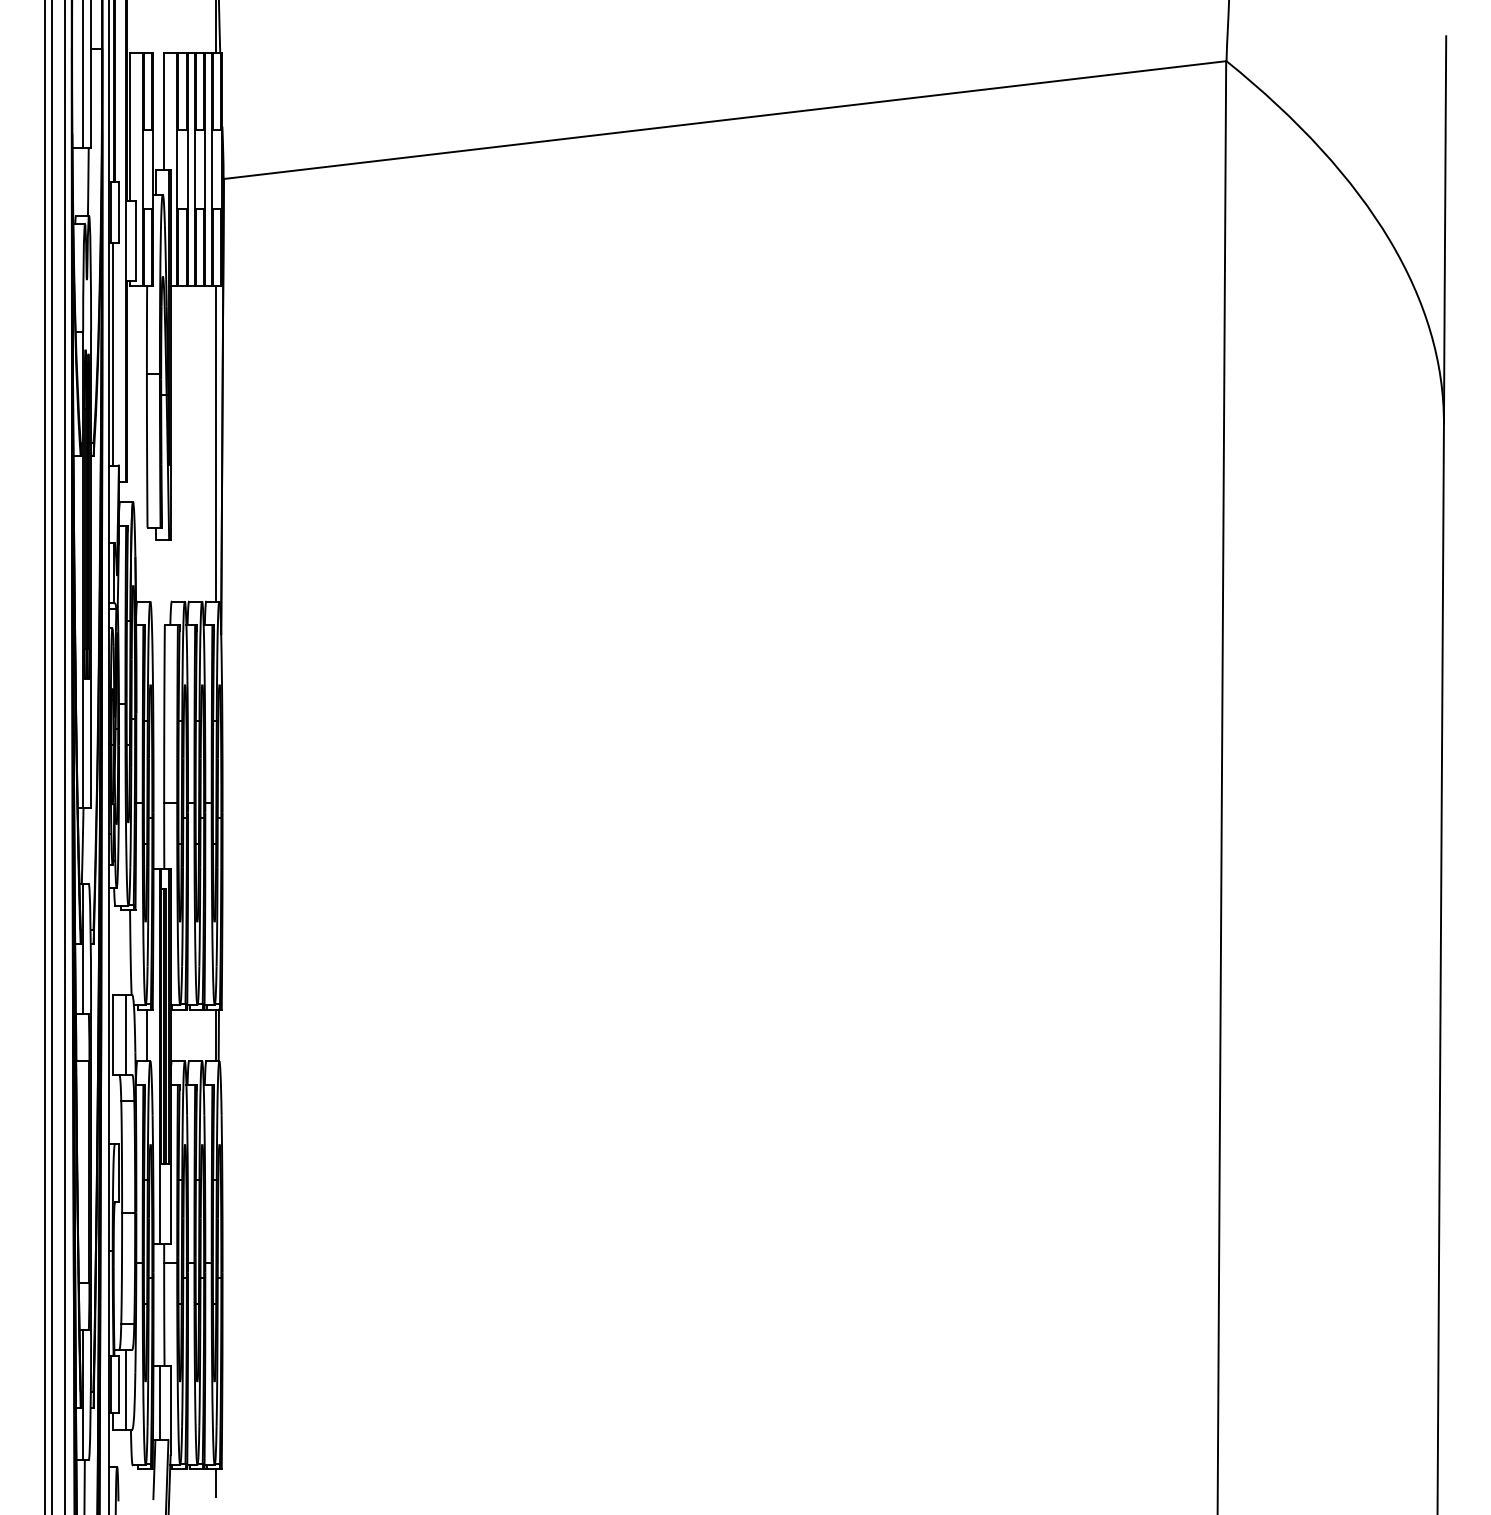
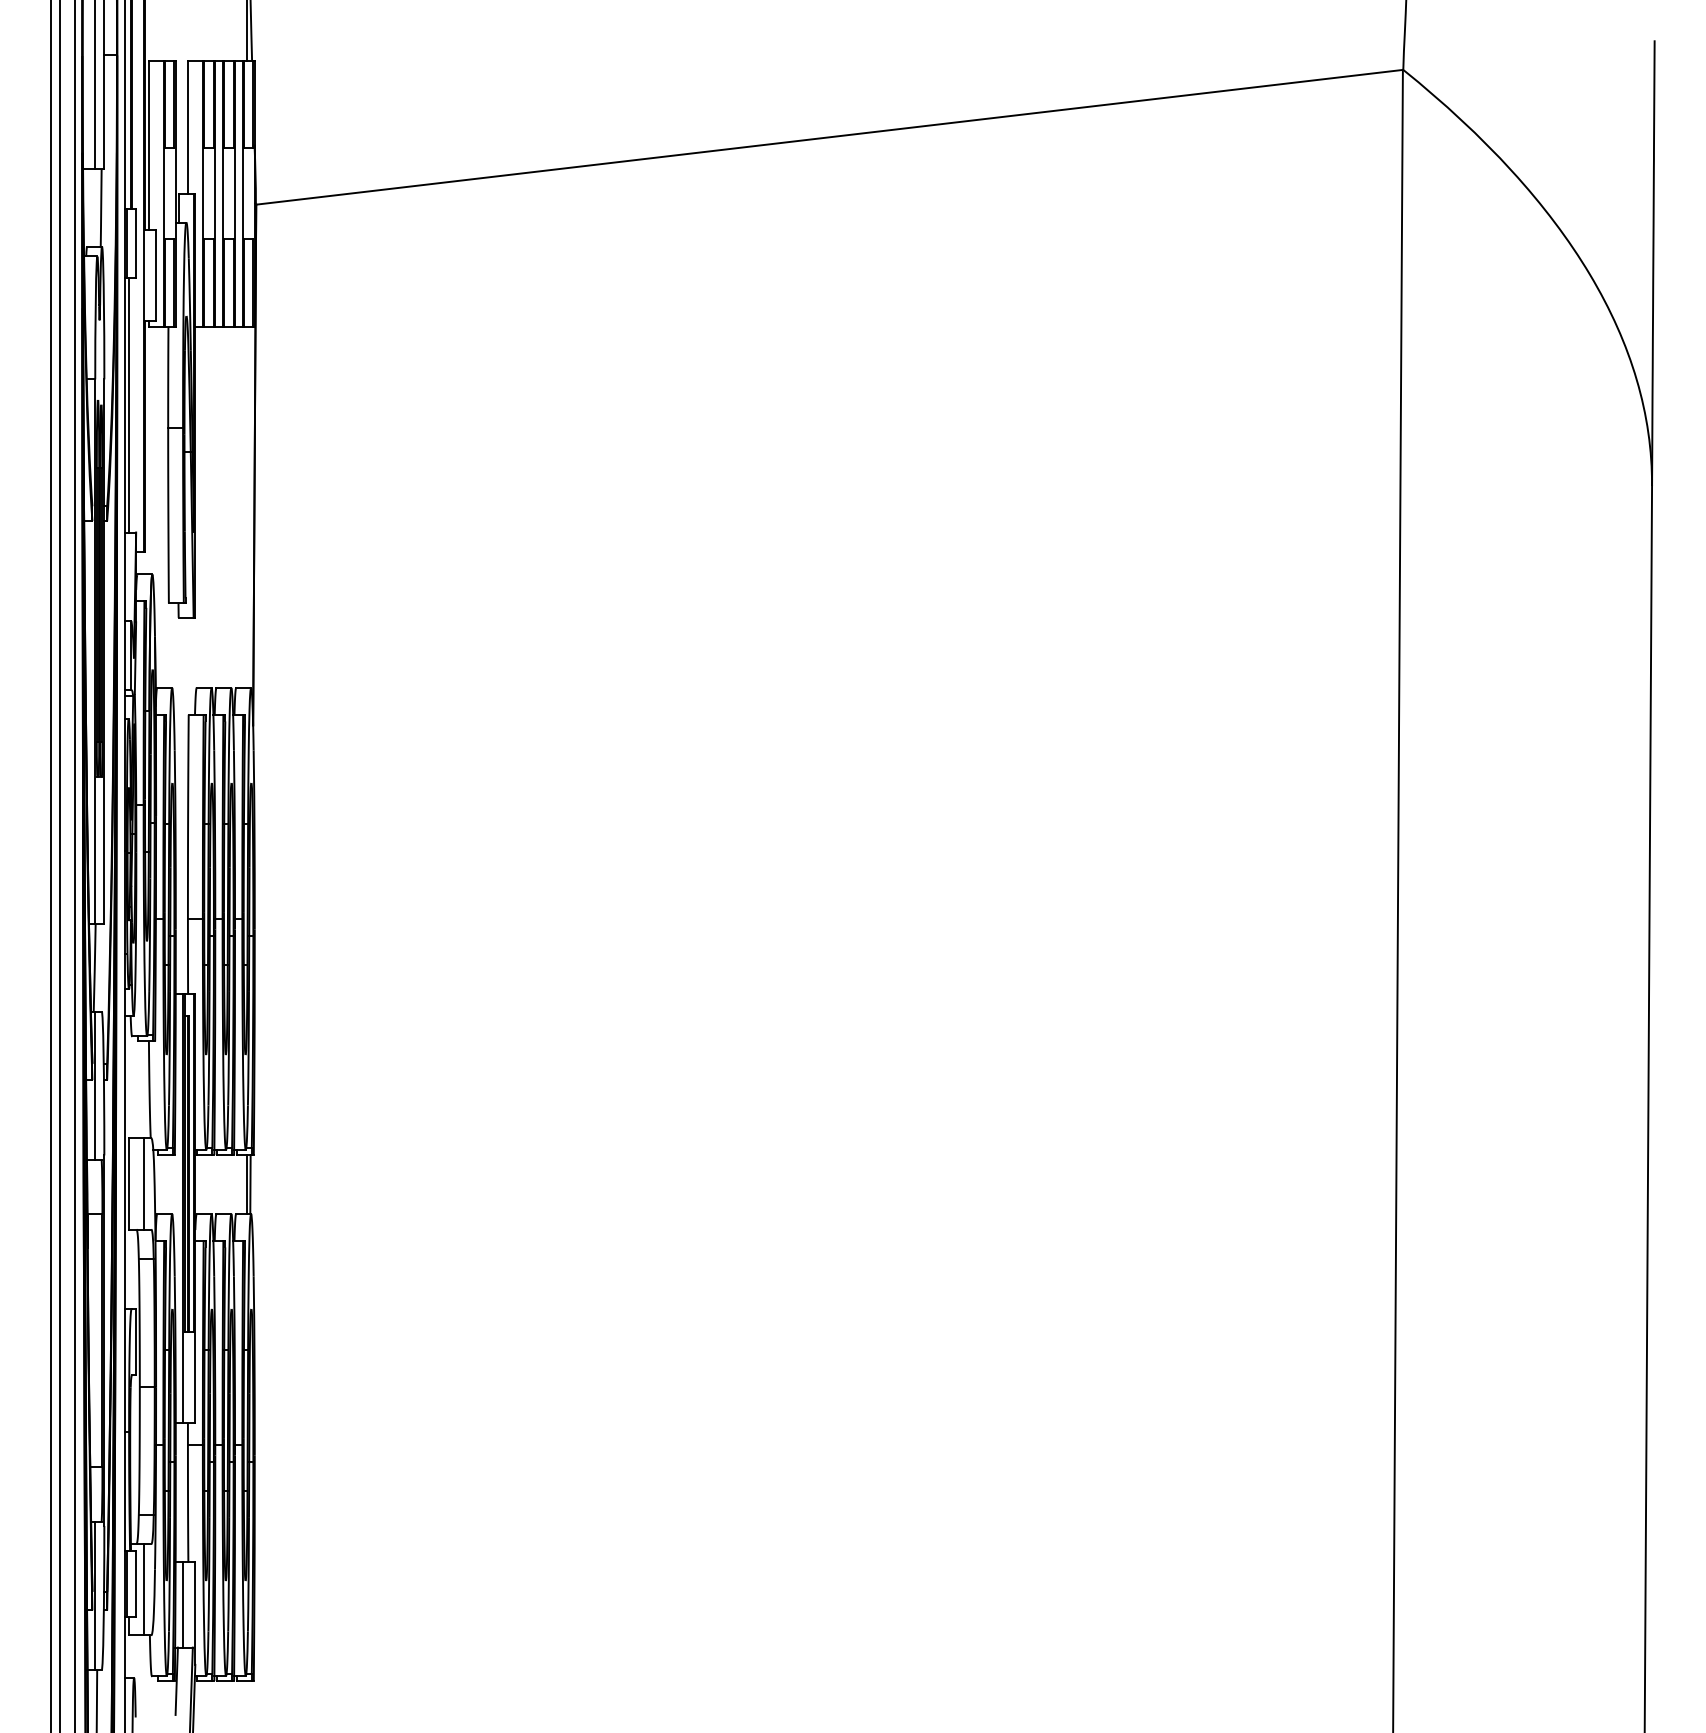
line: (215, 443) -> (246, 507), removed
line: (147, 1035) -> (168, 1184), removed
line: (215, 1483) -> (246, 1696), removed

